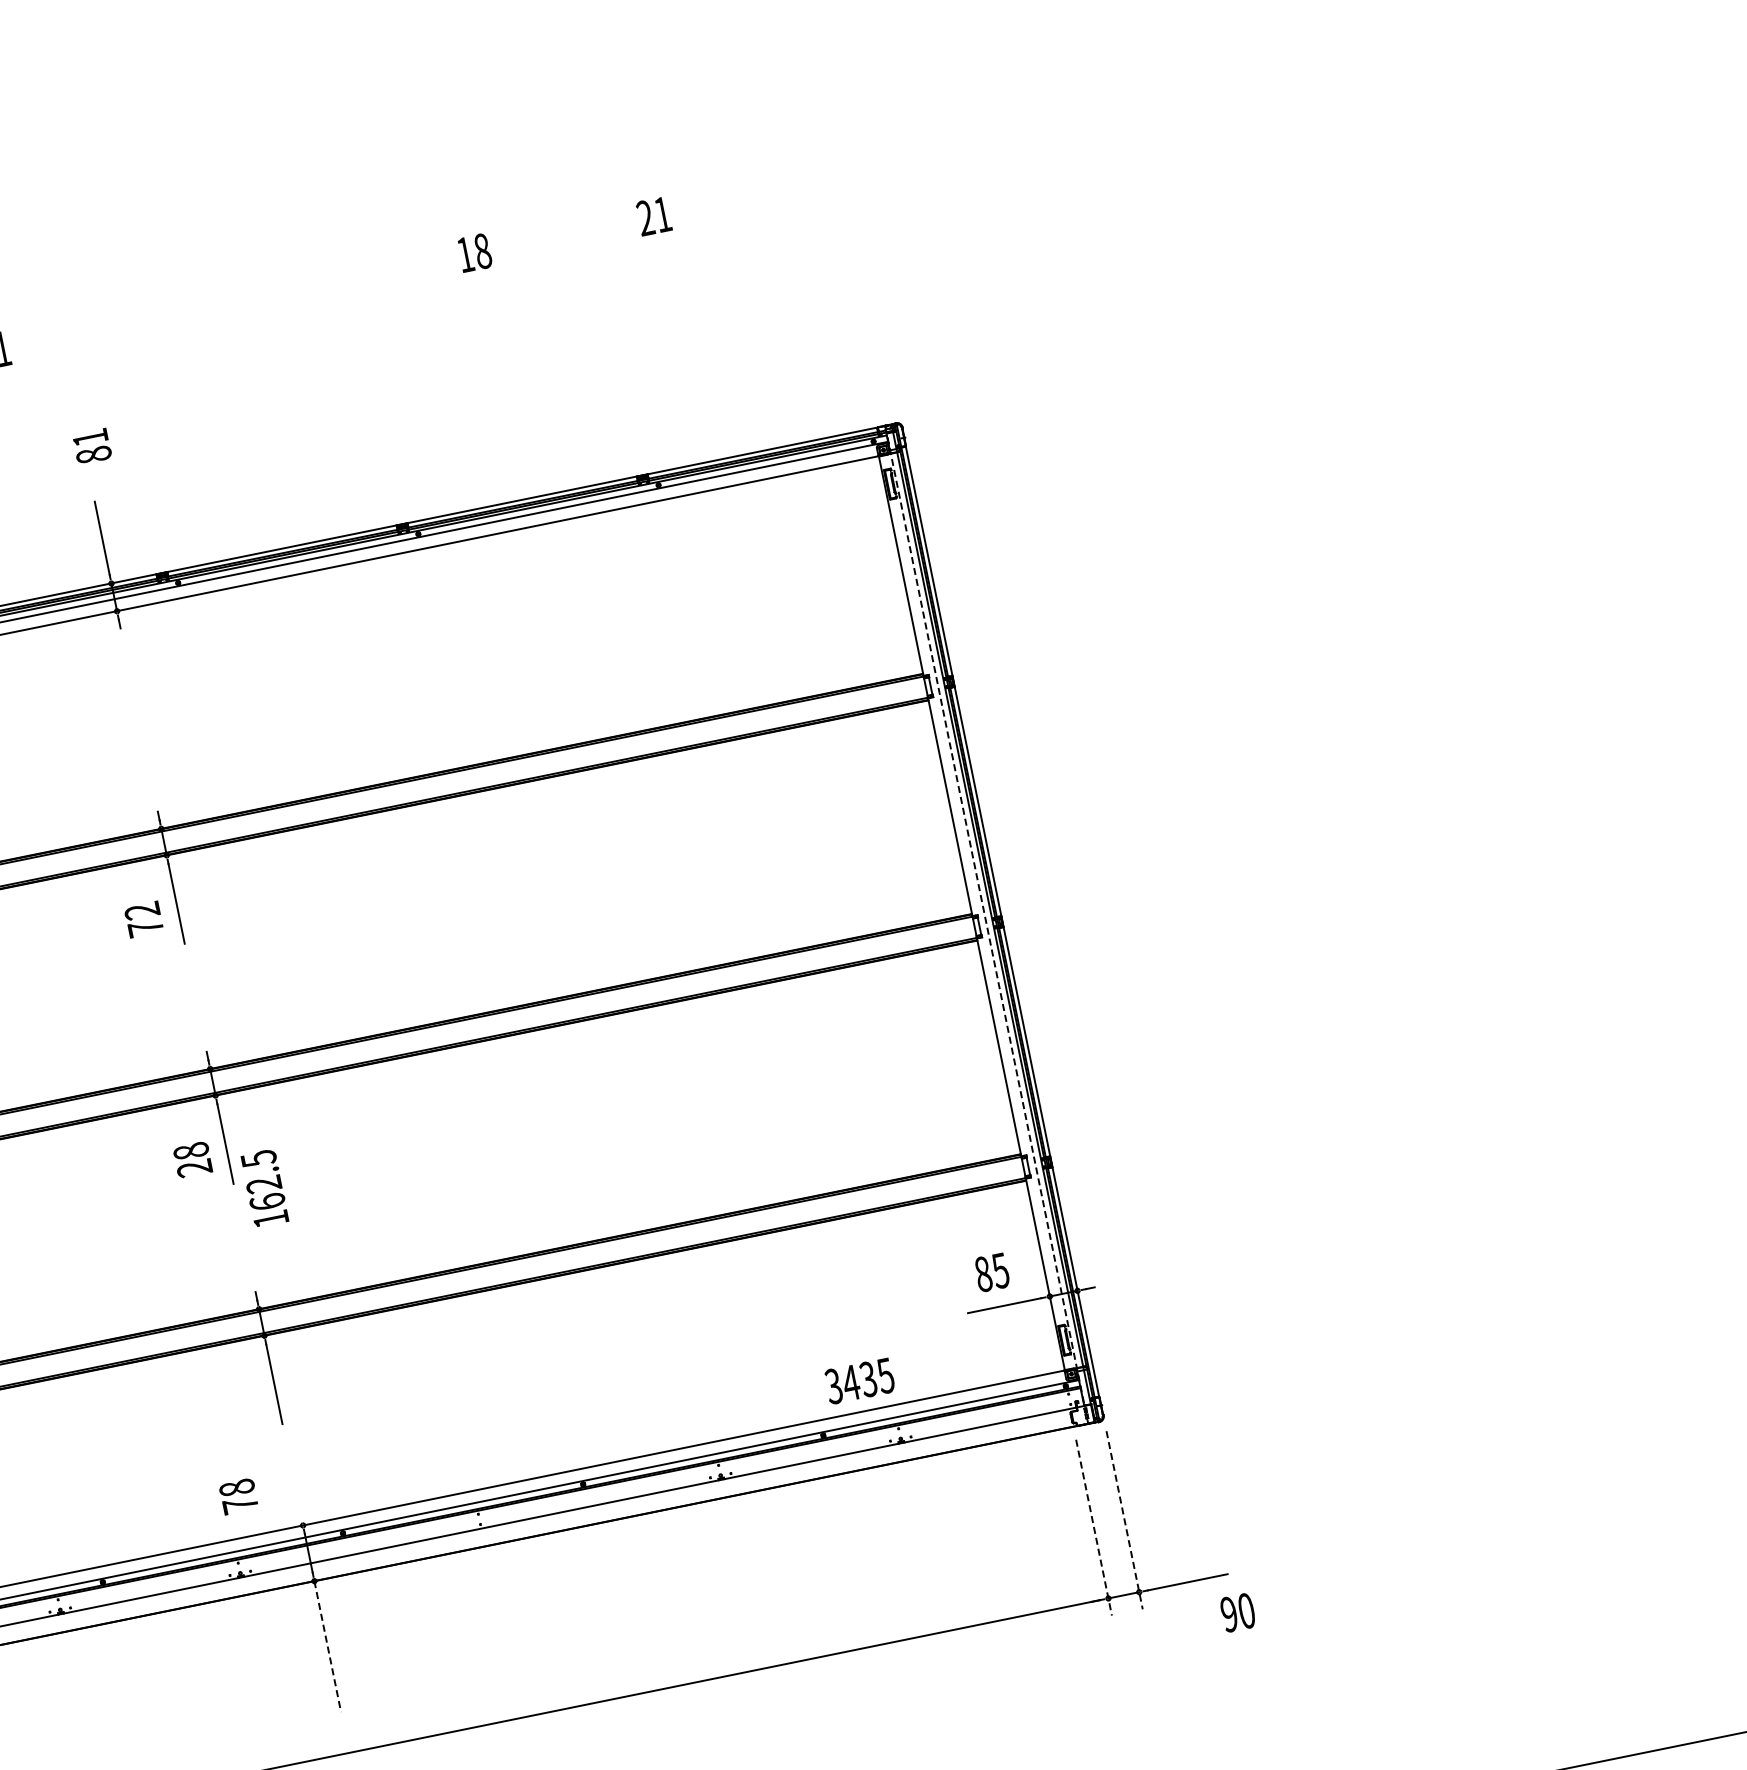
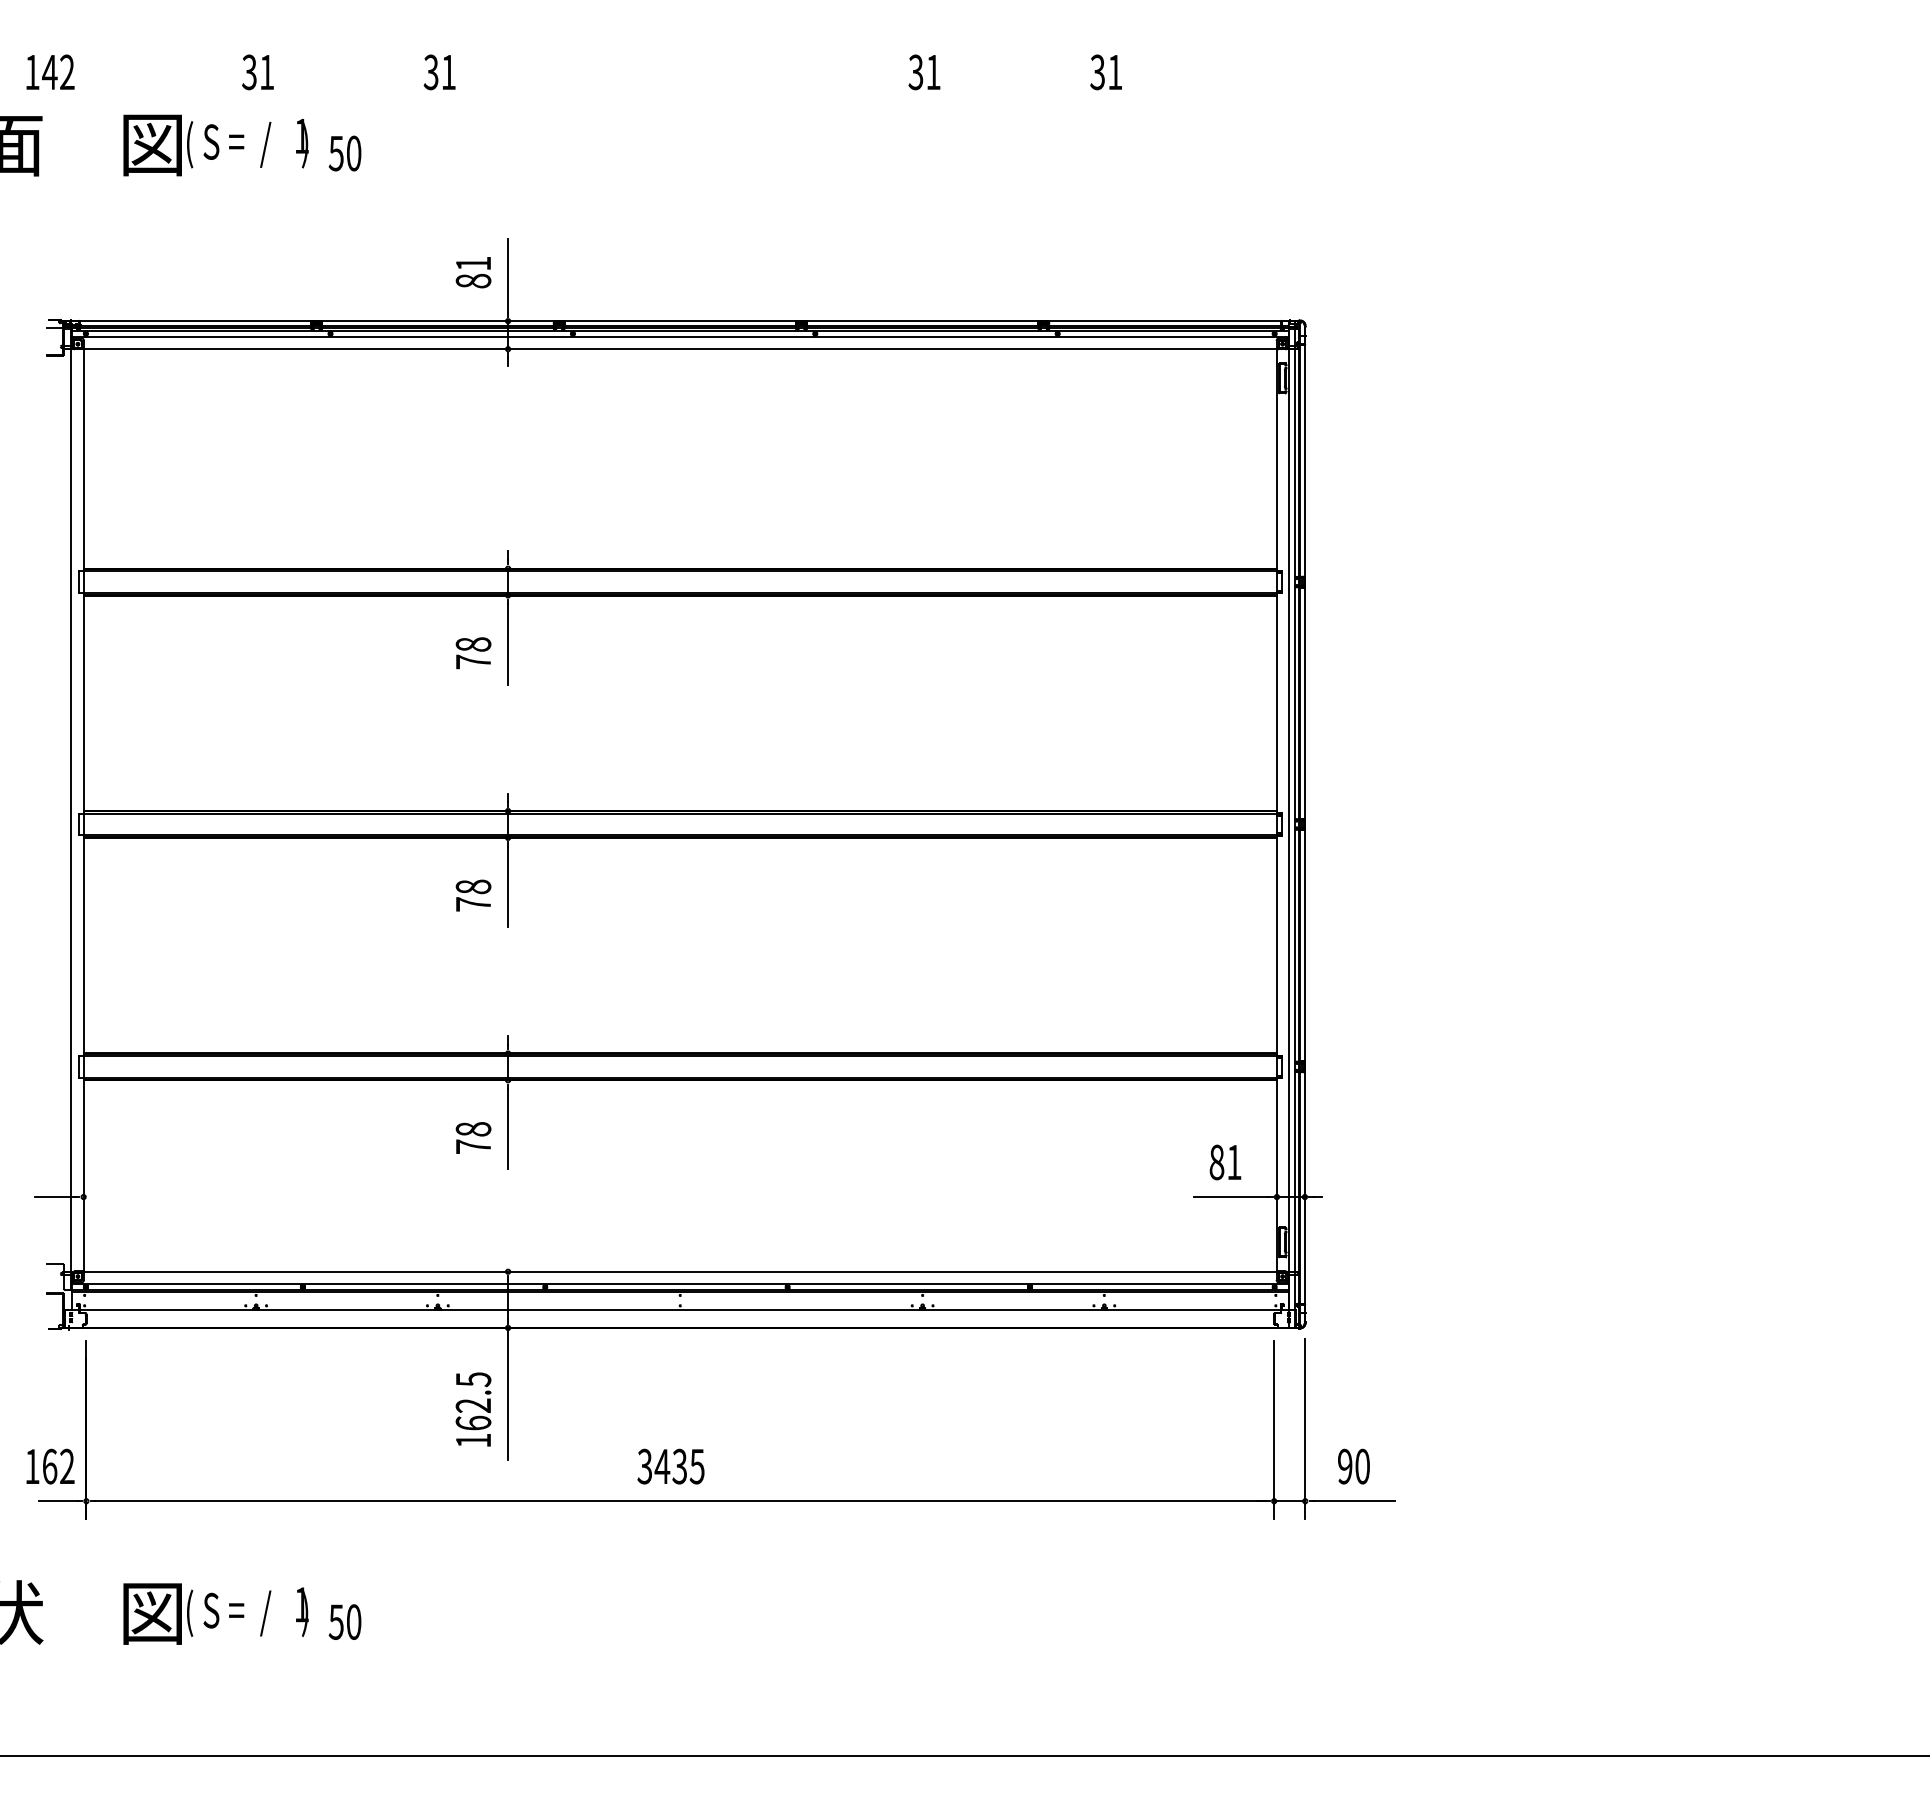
text: (645, 218) -> (1097, 72), 21 -> 31
text: (473, 253) -> (924, 72), 18 -> 31
text: (92, 446) -> (473, 272), moved
text: (142, 910) -> (473, 644), 72 -> 78
line: (987, 924) -> (1289, 824), dashed -> solid
text: (193, 1168) -> (472, 904), 28 -> 78
text: (264, 1188) -> (473, 1409), moved
text: (999, 1270) -> (1233, 1162), 85 -> 81
text: (859, 1381) -> (670, 1466), moved
text: (238, 1496) -> (473, 1137), moved
line: (1124, 1520) -> (1305, 1428), dashed -> solid
line: (1094, 1527) -> (1274, 1429), dashed -> solid
text: (1237, 1612) -> (1353, 1466), moved
line: (328, 1647) -> (508, 1394), dashed -> solid

